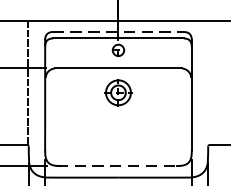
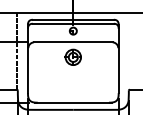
line: (118, 31) -> (73, 19), dashed -> solid
line: (118, 165) -> (73, 102), dashed -> solid

